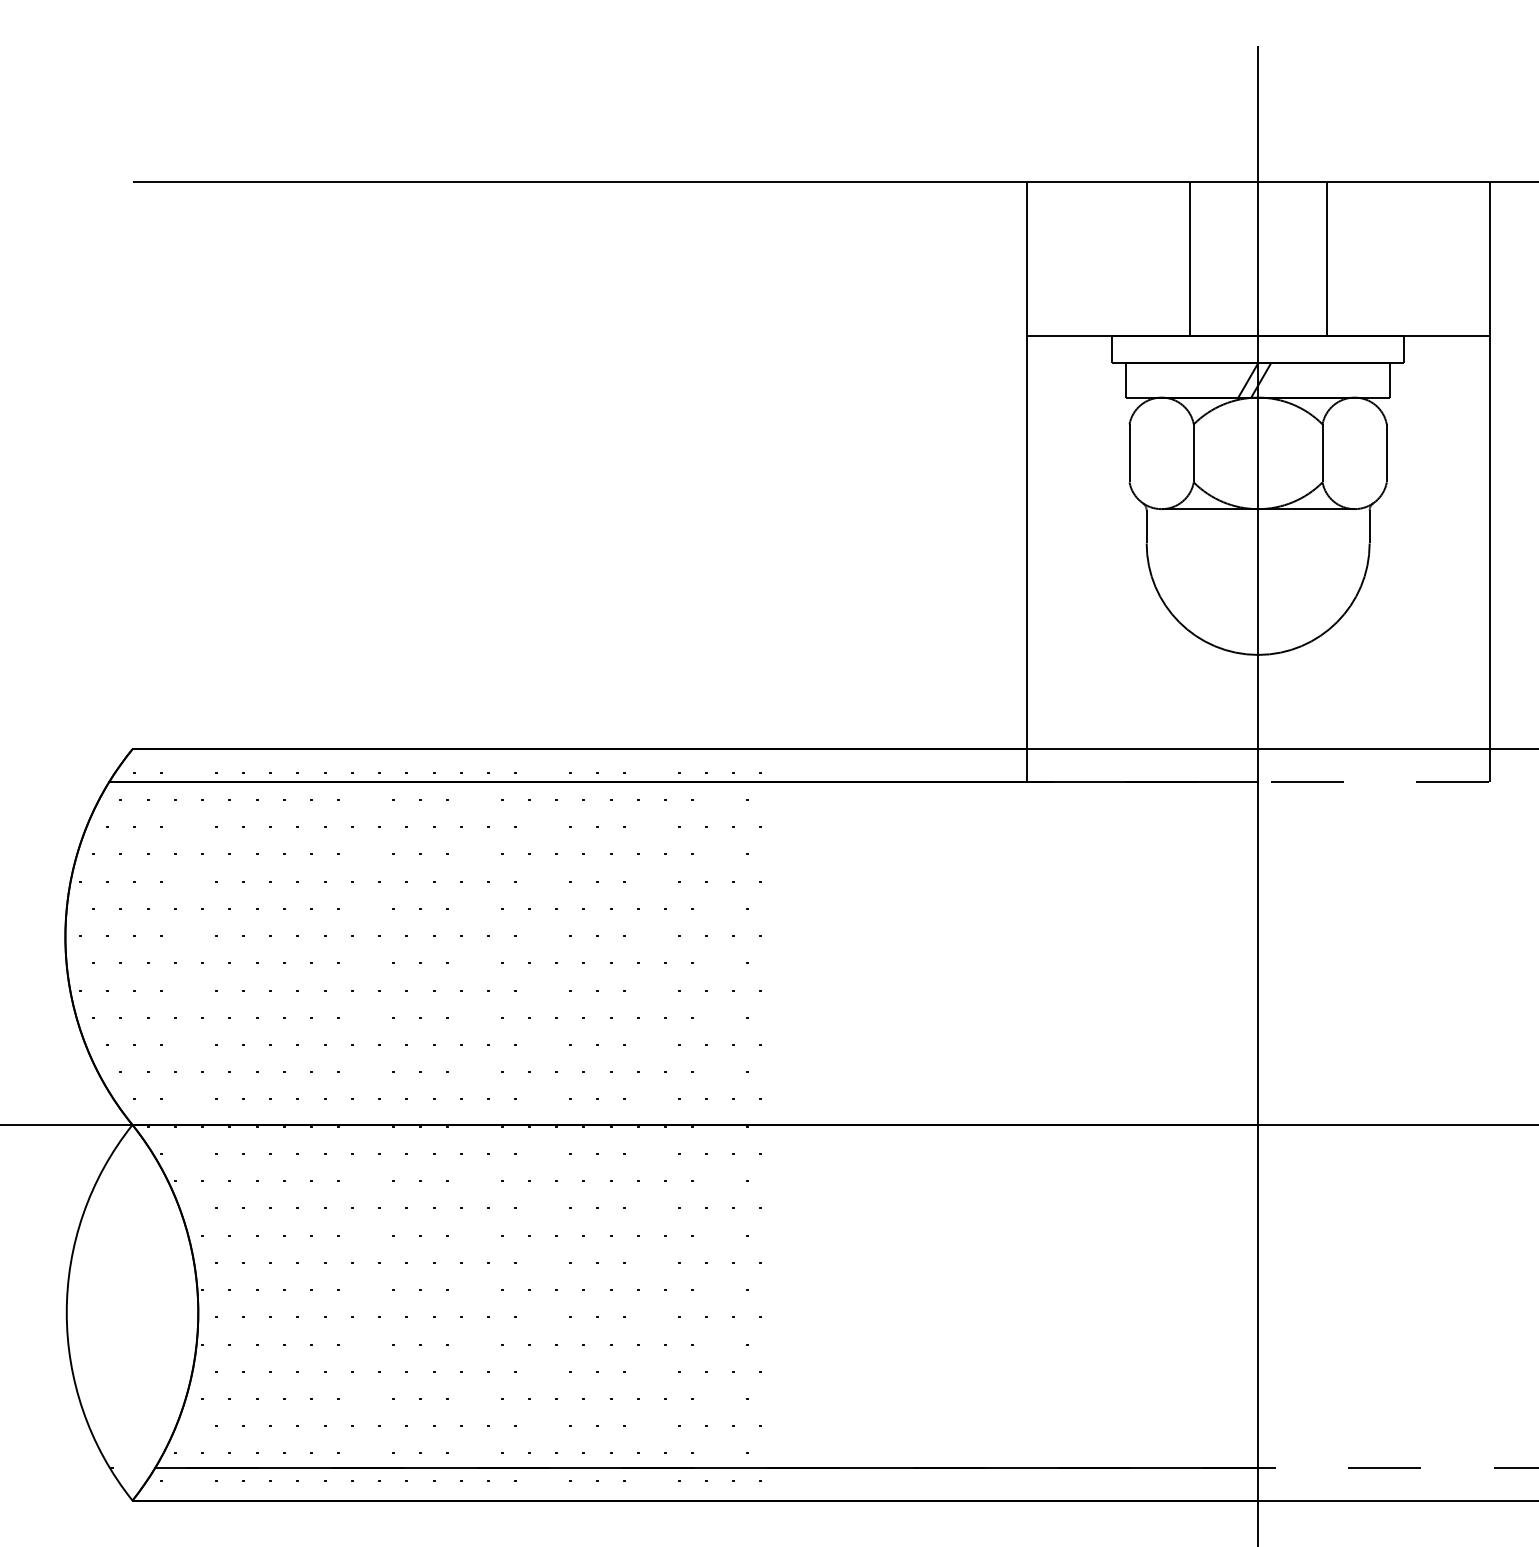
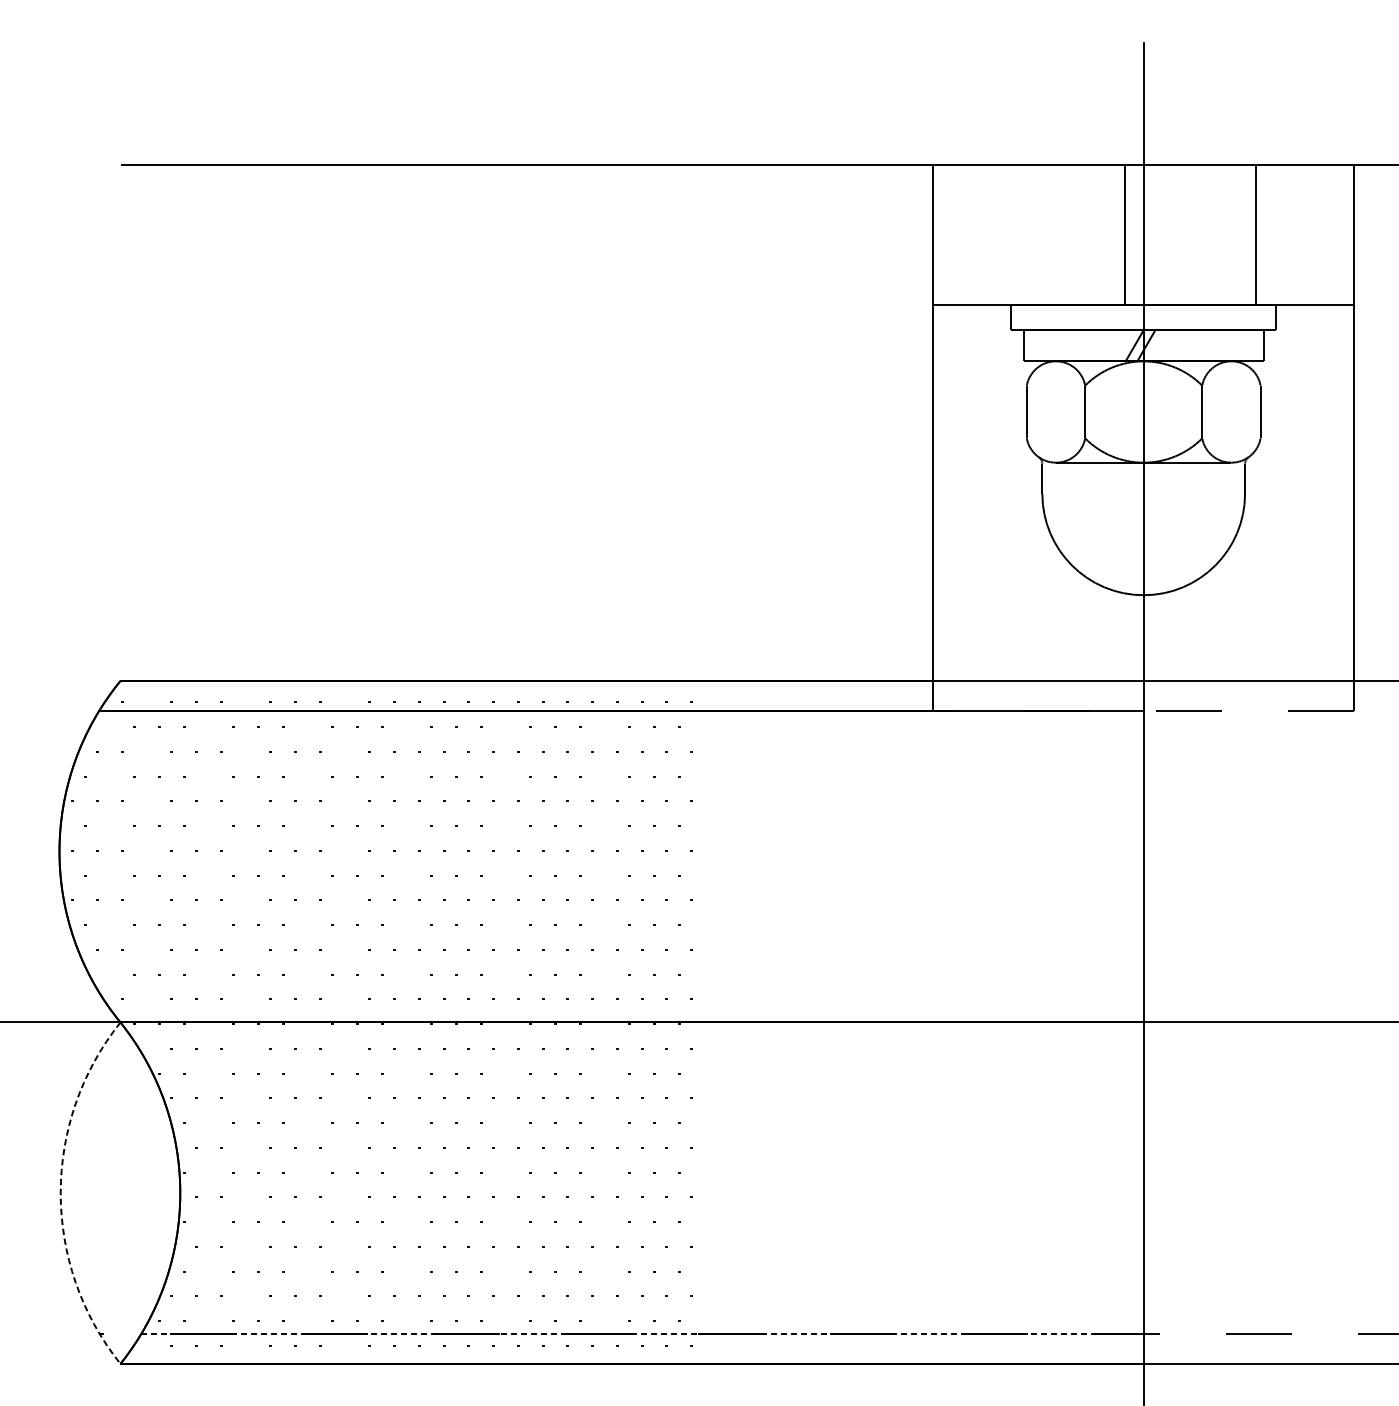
line: (1189, 258) -> (1124, 234), moved
line: (1326, 258) -> (1255, 234), moved
arc: (66, 1312) -> (60, 1192), solid -> dashed
line: (707, 1468) -> (643, 1334), solid -> dashed

